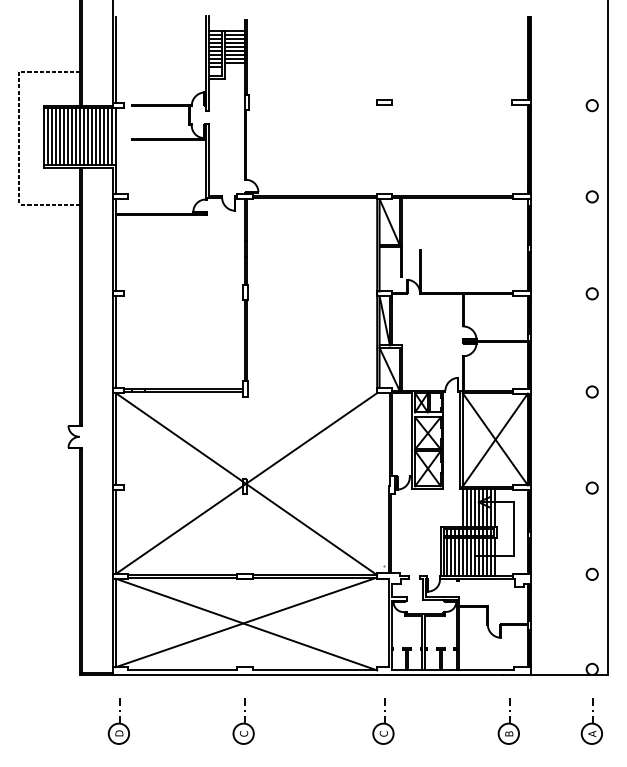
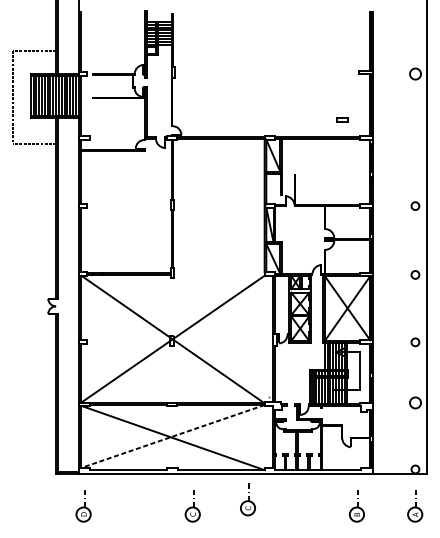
part: (384, 102) -> (341, 119), moved
circle: (591, 105) -> (414, 74), size x1.4
circle: (591, 196) -> (414, 137), removed
circle: (591, 573) -> (414, 402), size x1.4
line: (246, 622) -> (173, 436), solid -> dashed
part: (243, 721) -> (192, 505), moved
part: (383, 721) -> (248, 499), moved

